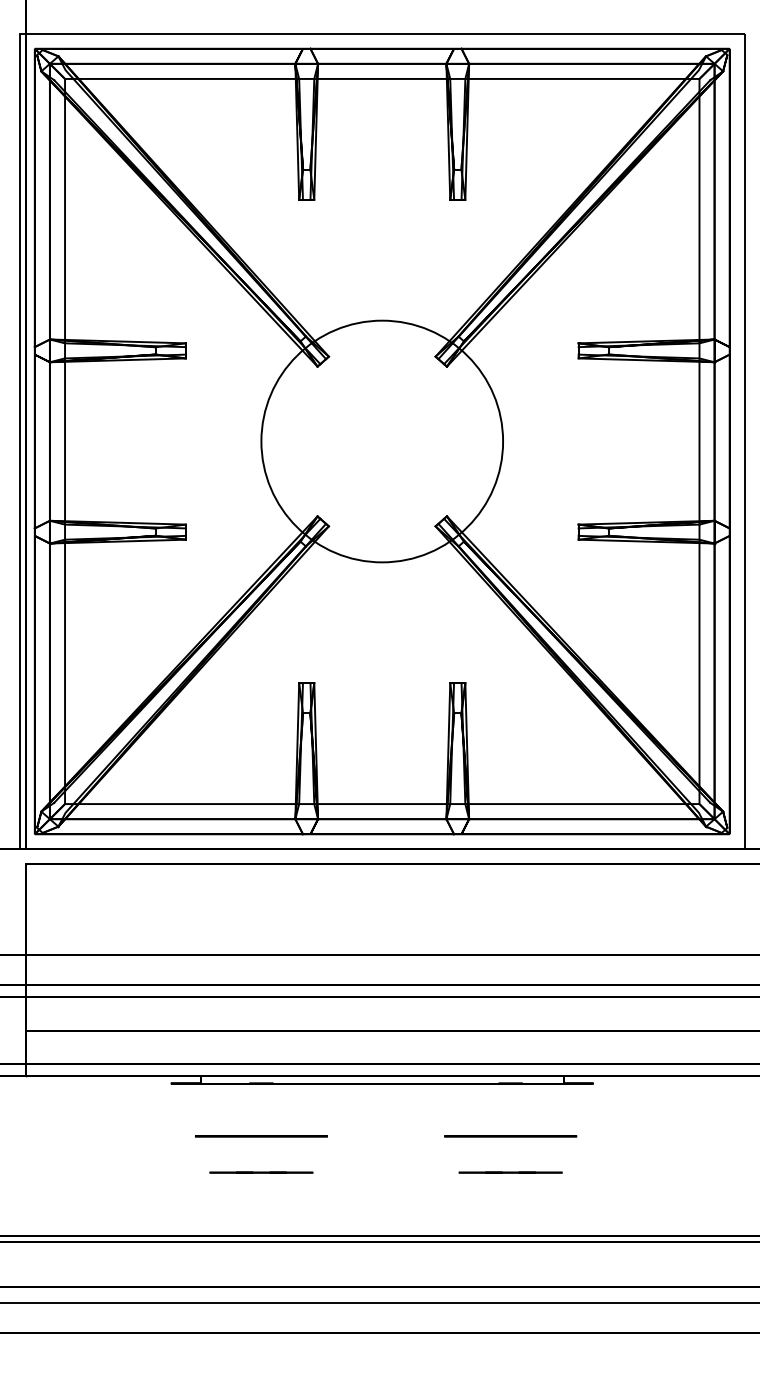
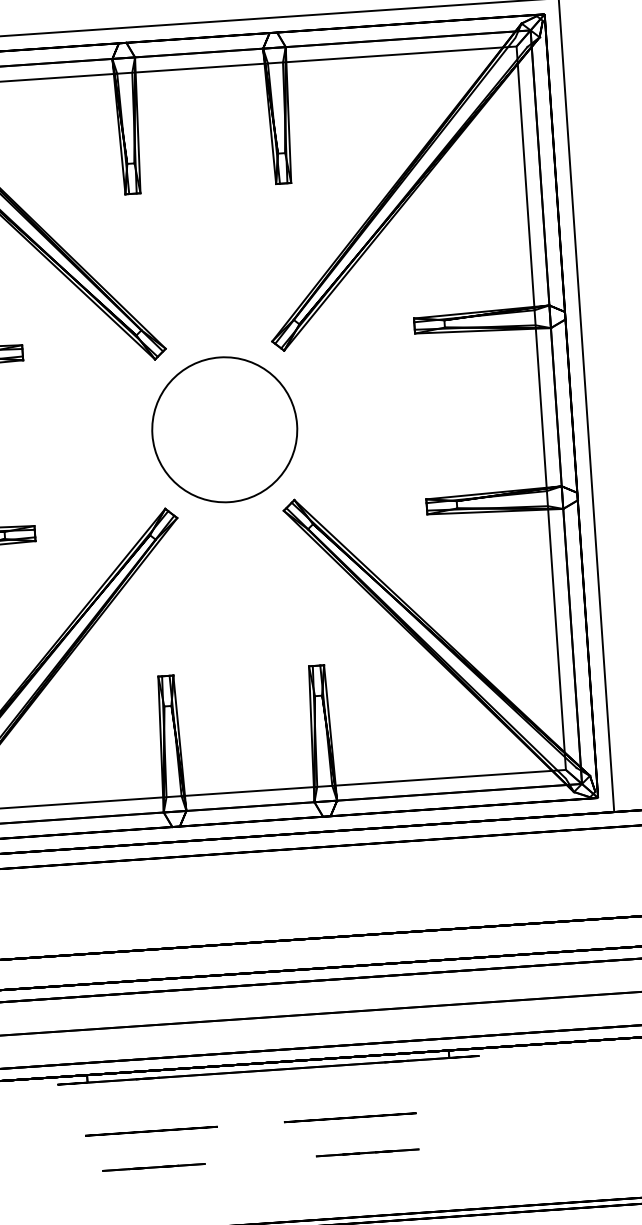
circle: (382, 441) -> (225, 429), size x0.6
circle: (510, 1136) -> (350, 1117), moved
line: (510, 1172) -> (367, 1152), moved

